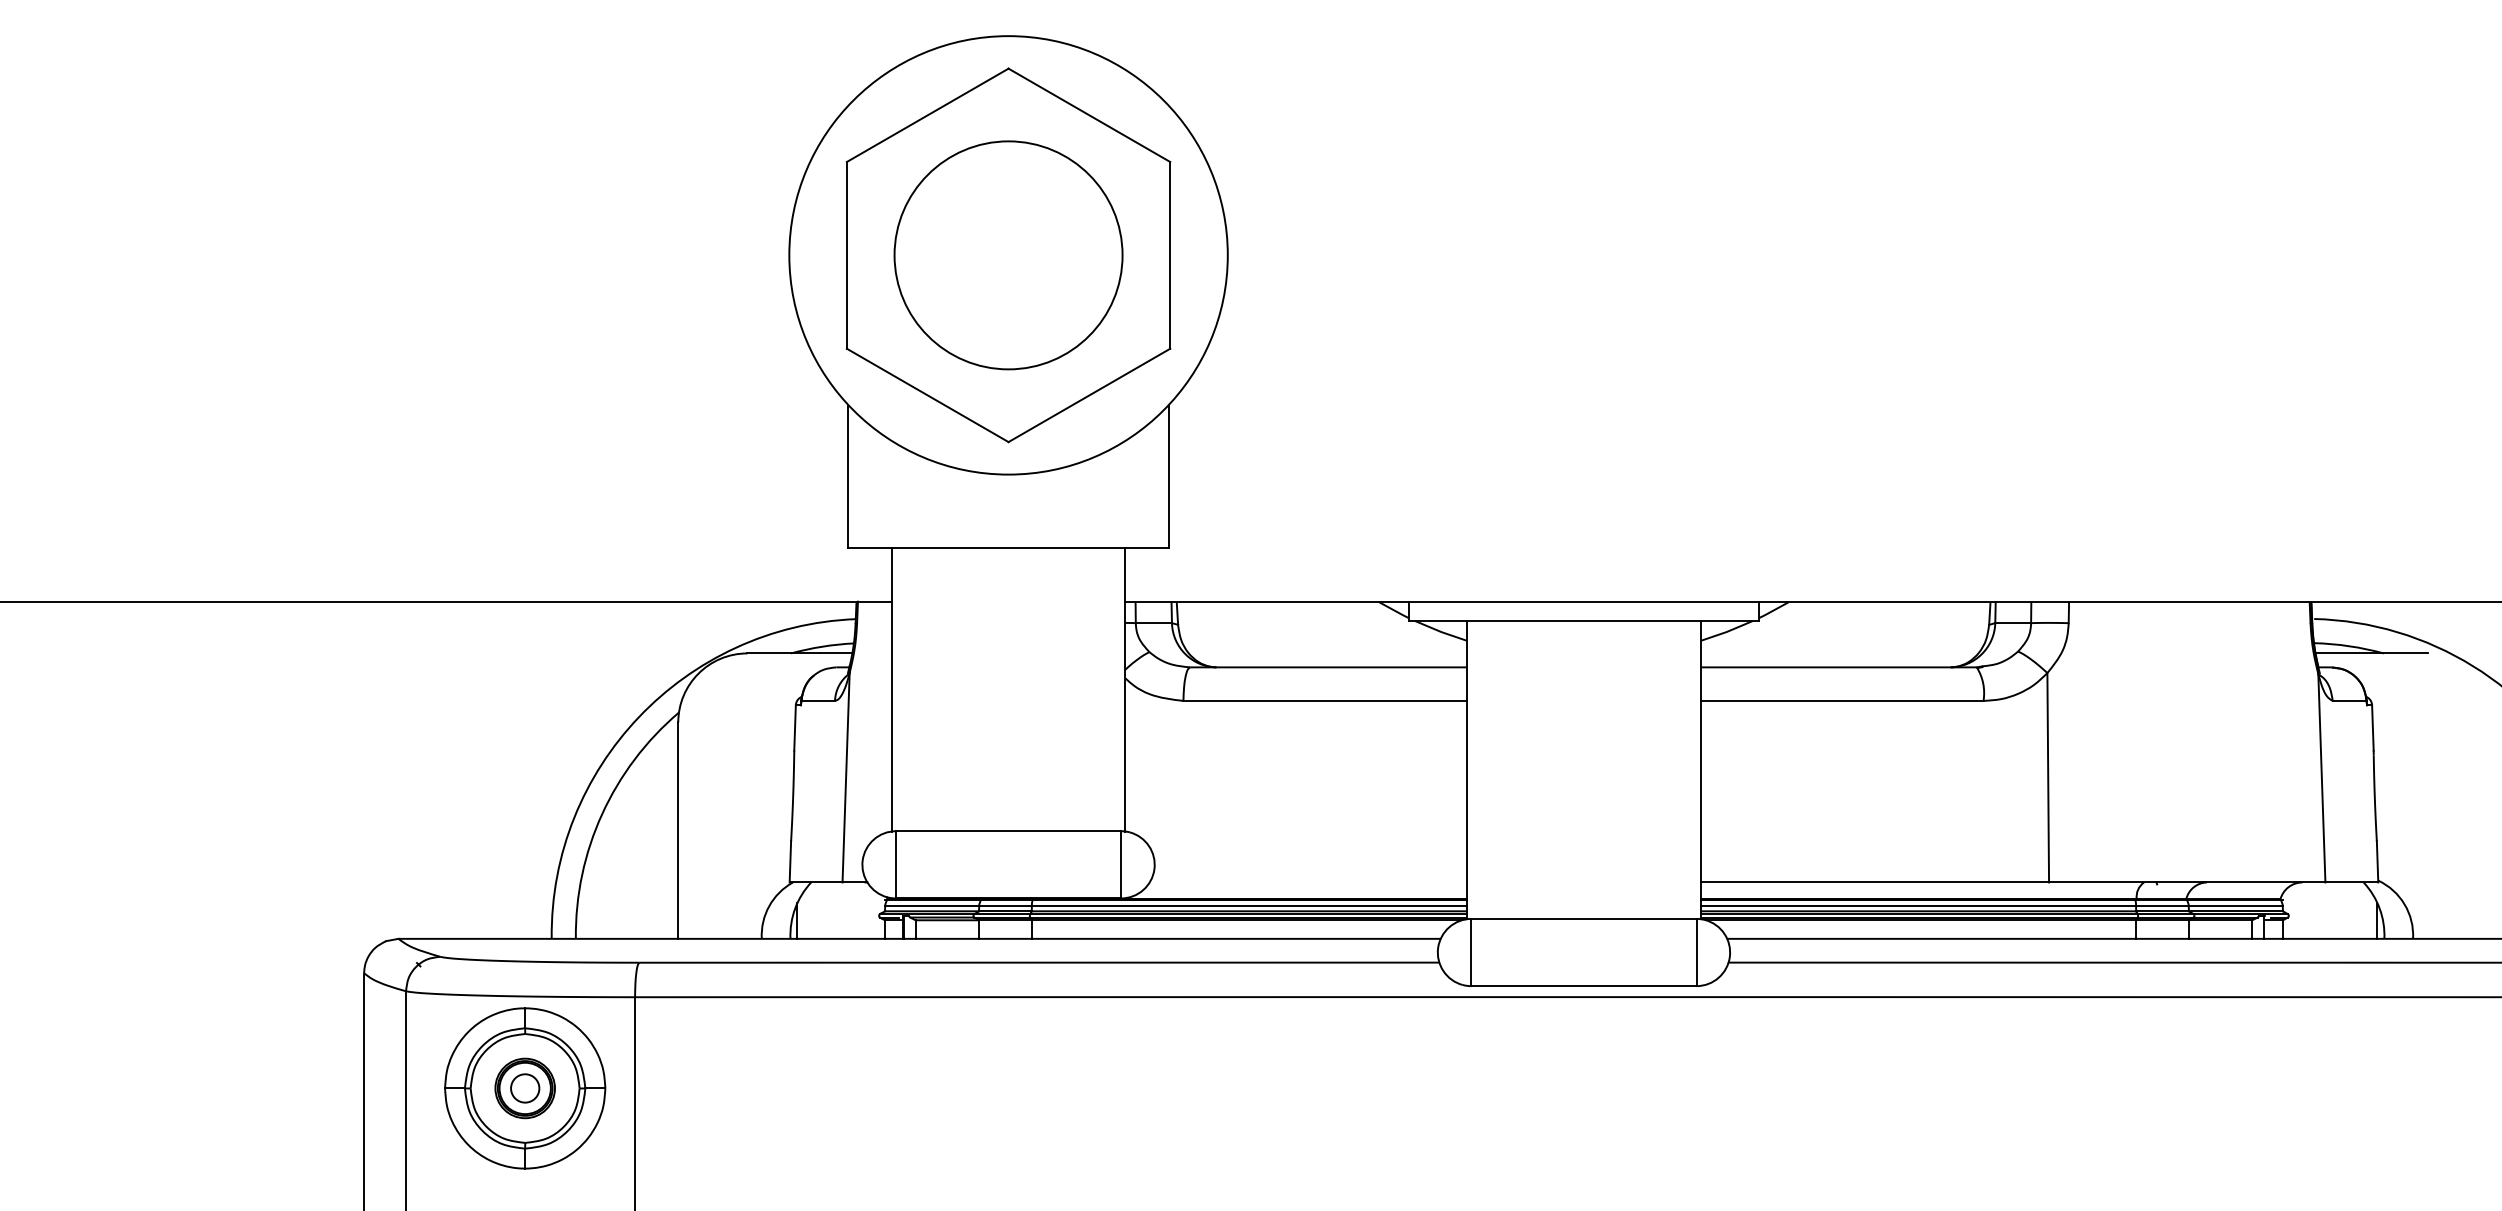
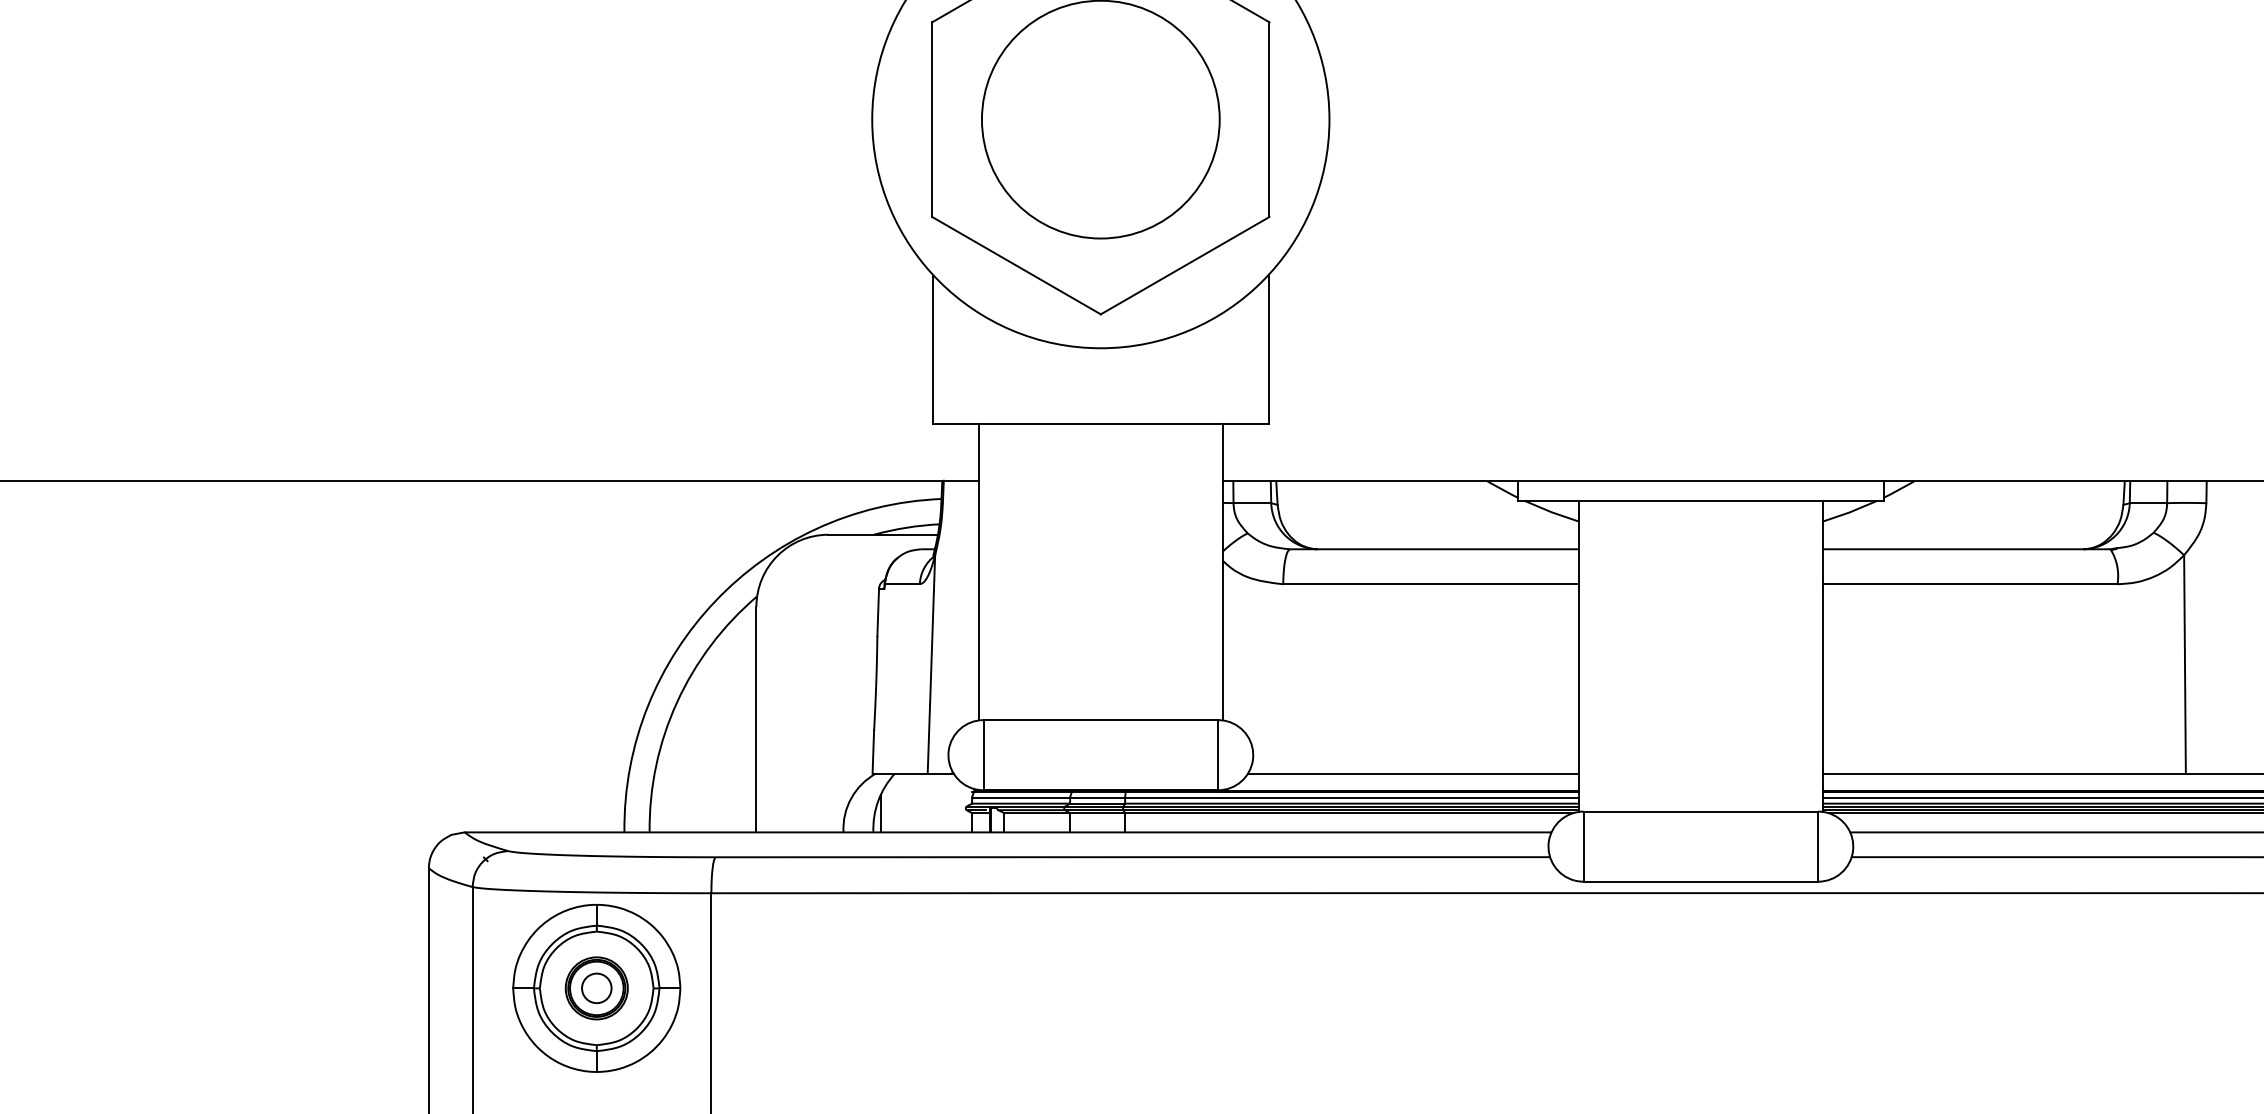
line: (1308, 882) -> (1413, 773), added

